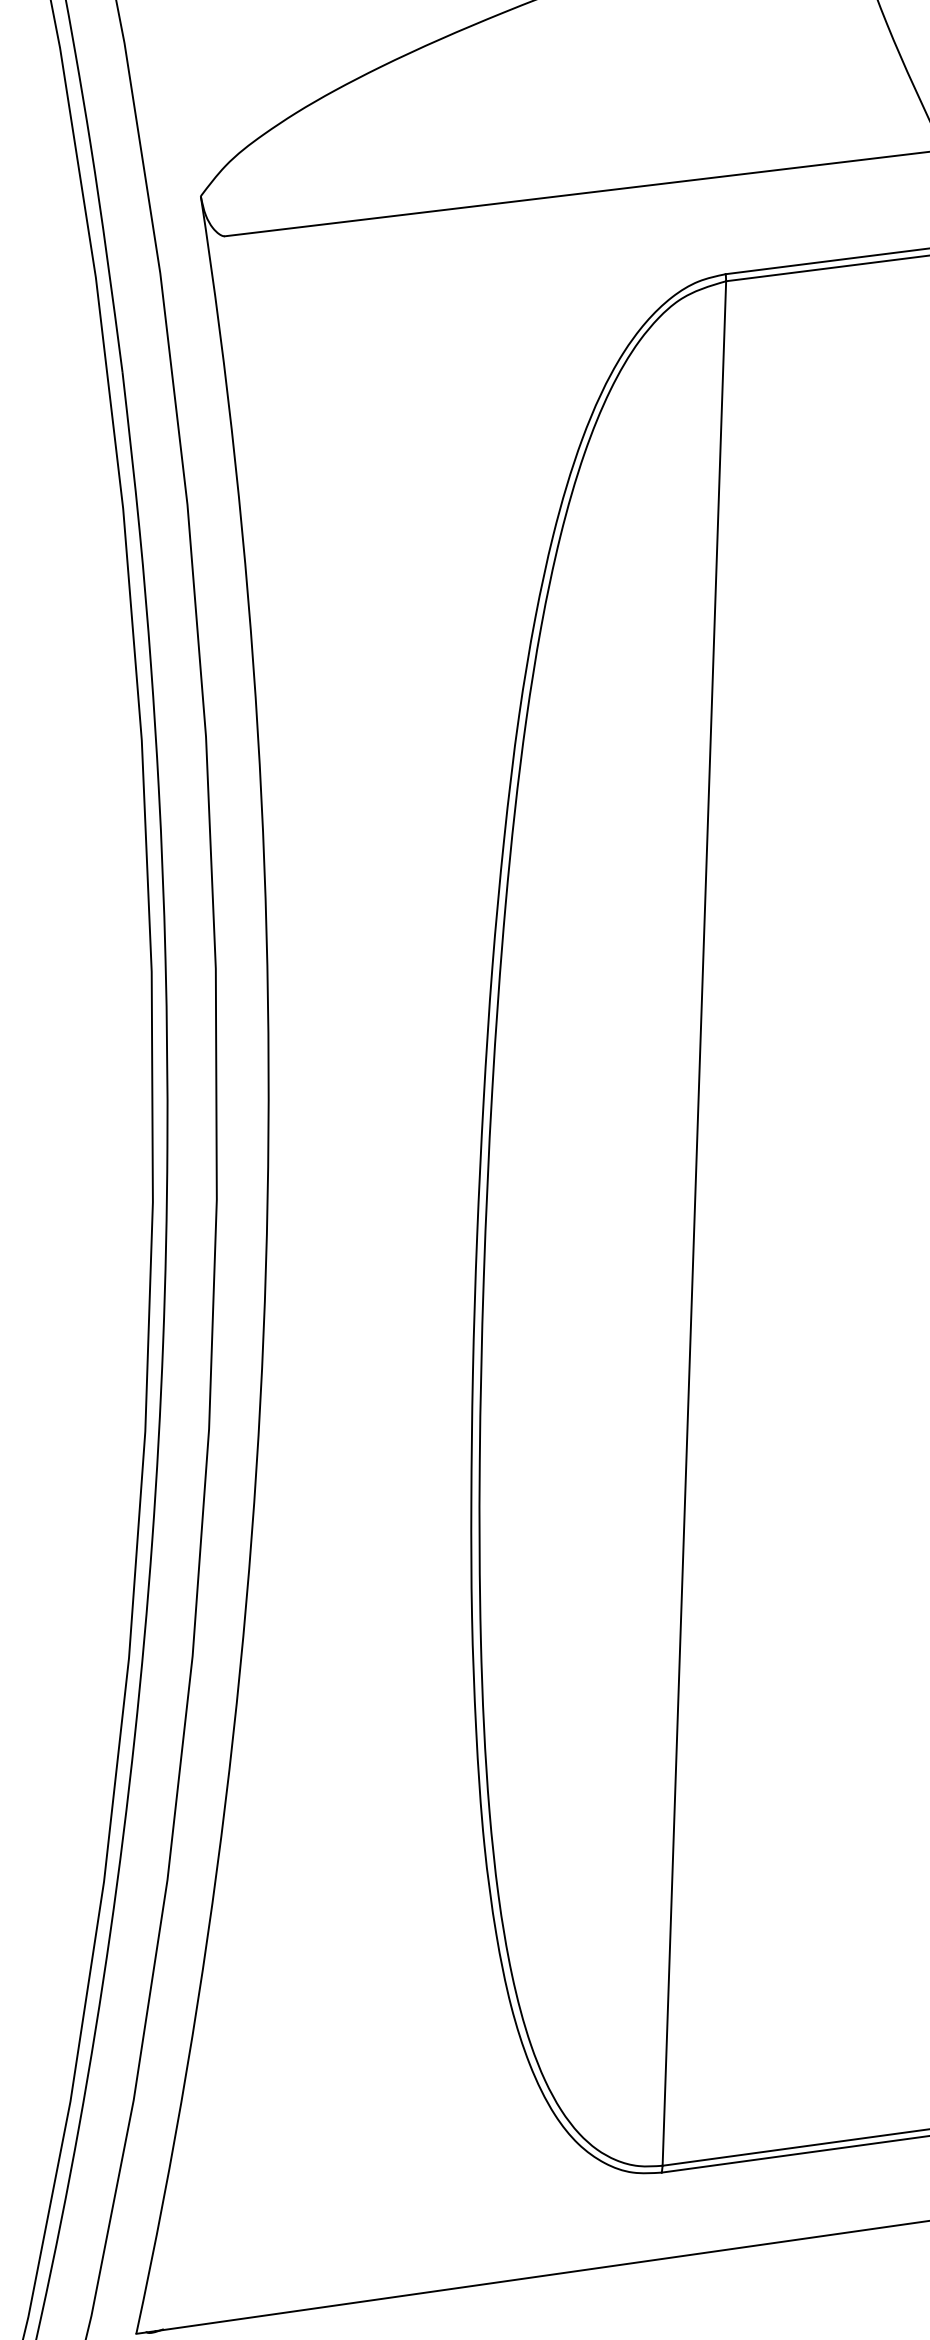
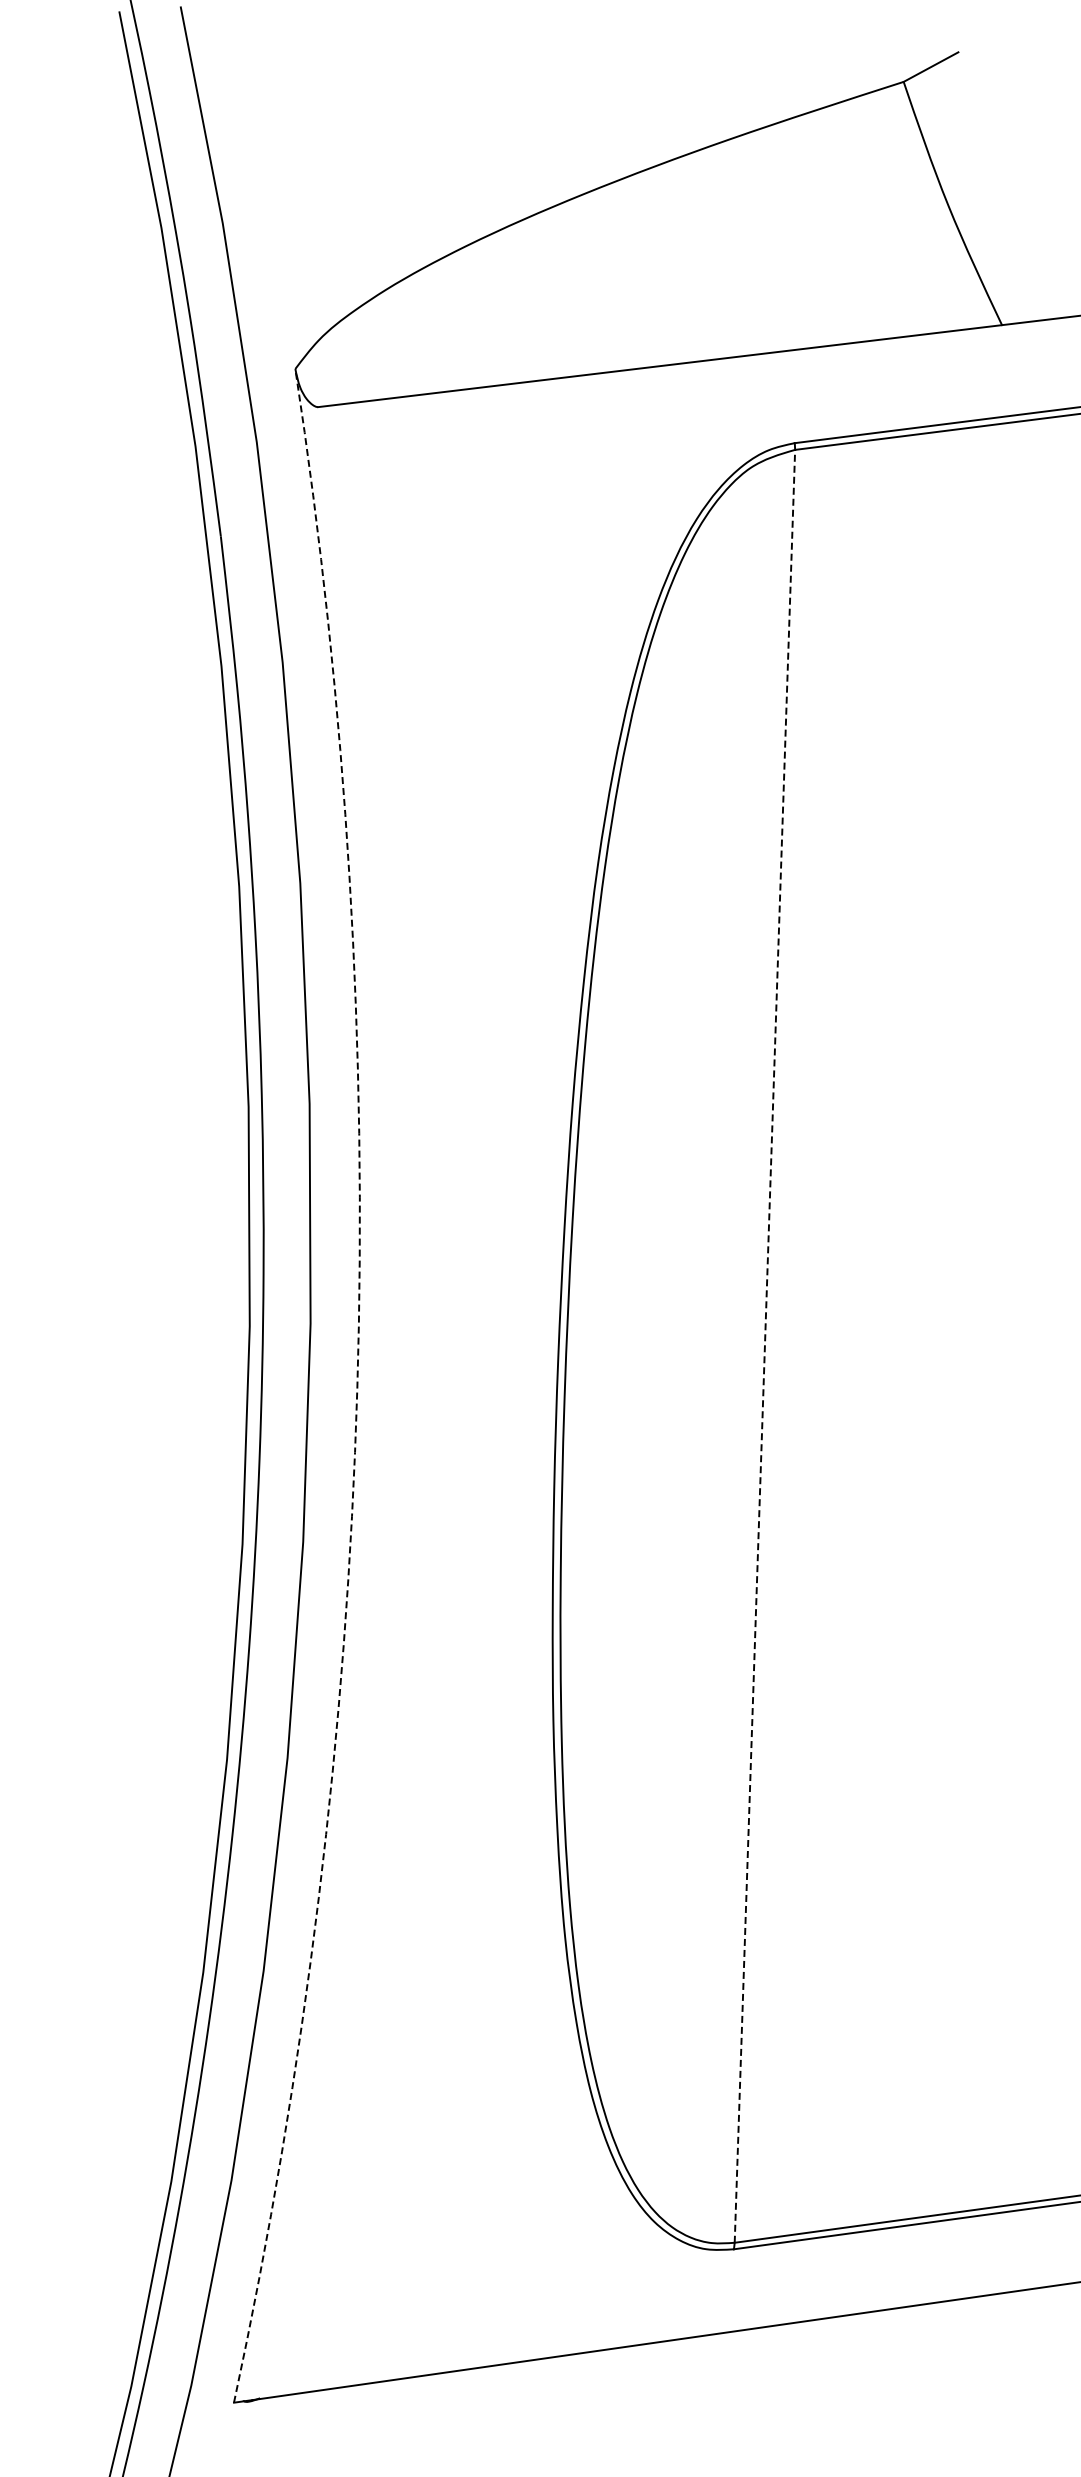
line: (693, 1223) -> (764, 1346), solid -> dashed
arc: (266, 1267) -> (357, 1388), solid -> dashed

